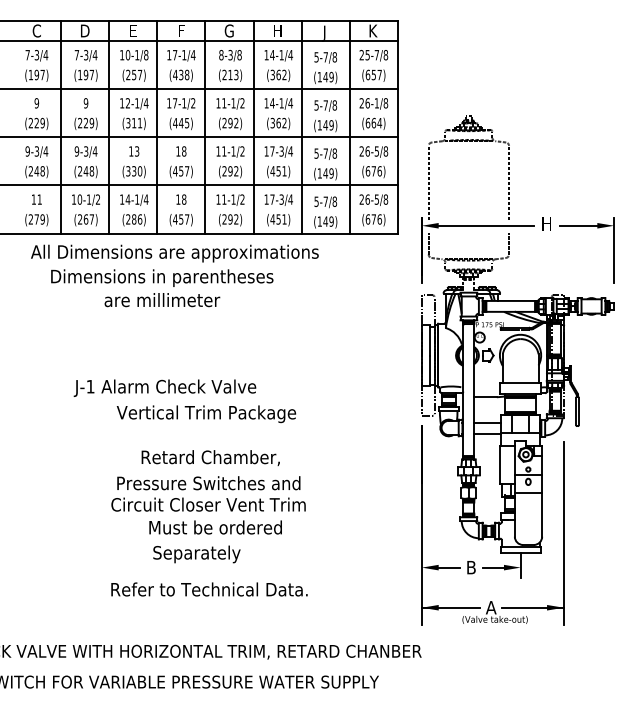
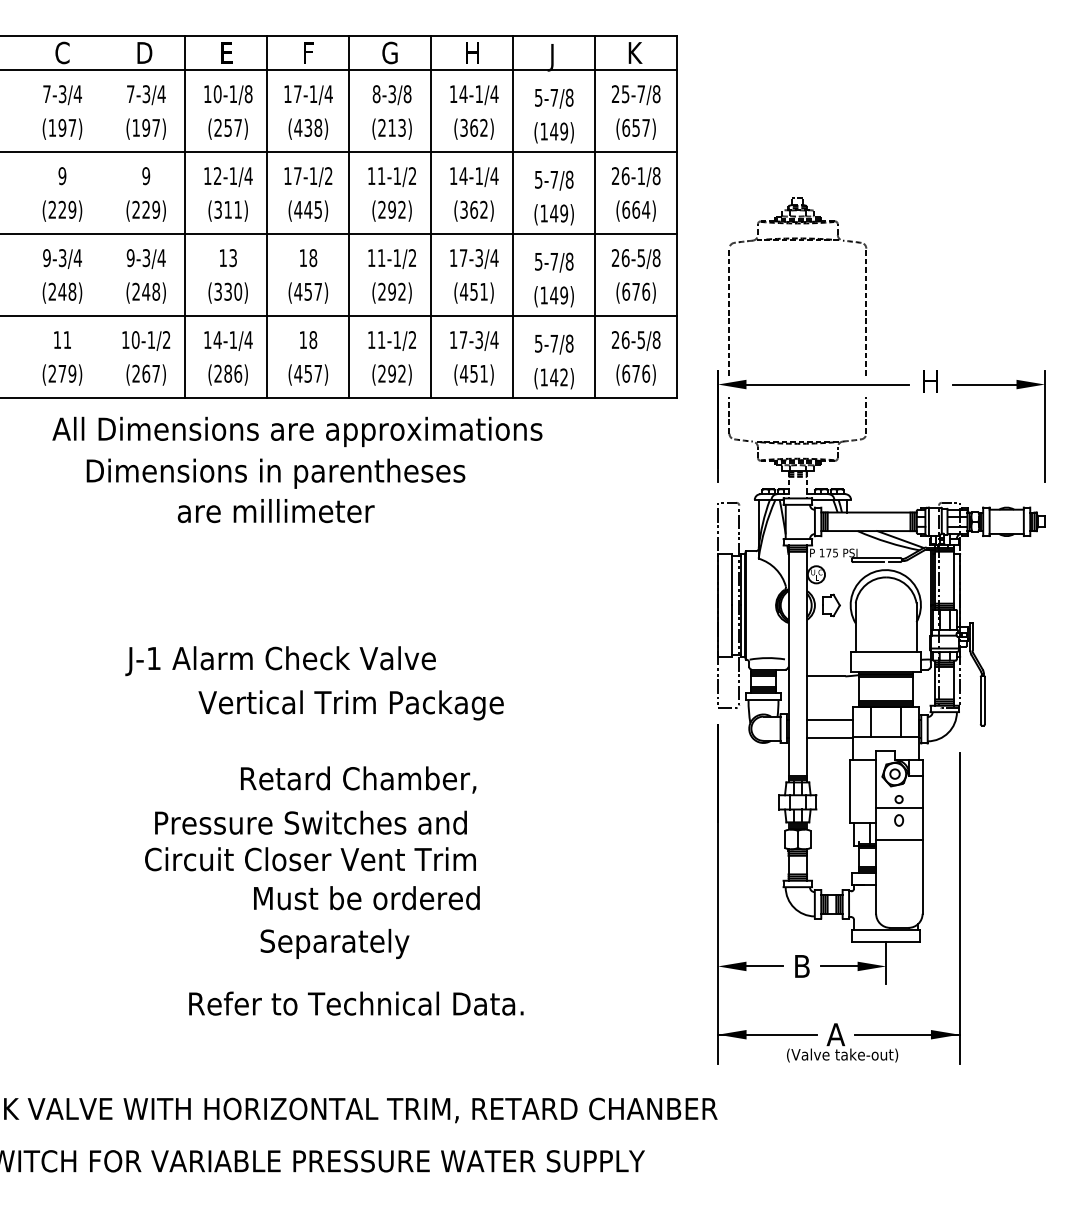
line: (60, 127) -> (102, 217), removed
text: (331, 221) -> (564, 377), (149) -> (142)
text: (208, 493) -> (310, 840), moved

